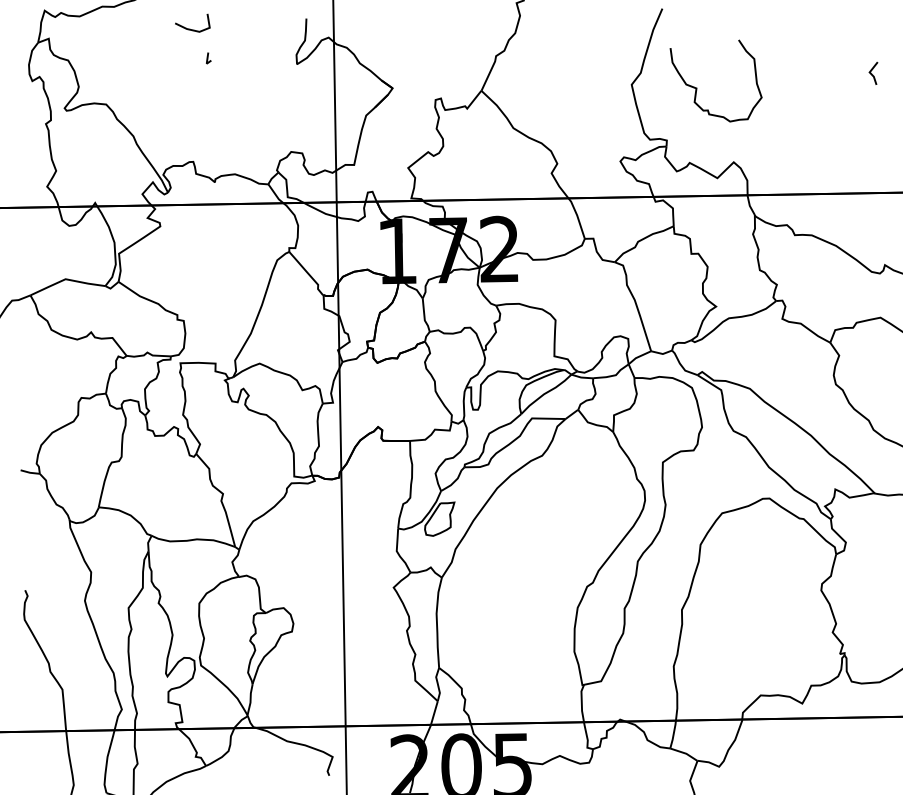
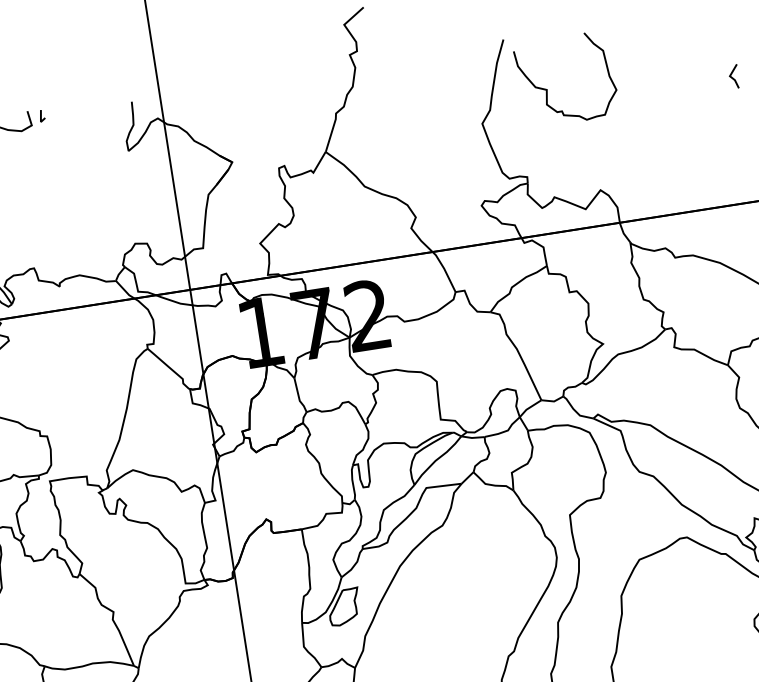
line: (208, 58) -> (42, 116), moved
curve: (697, 87) -> (547, 88), moved

